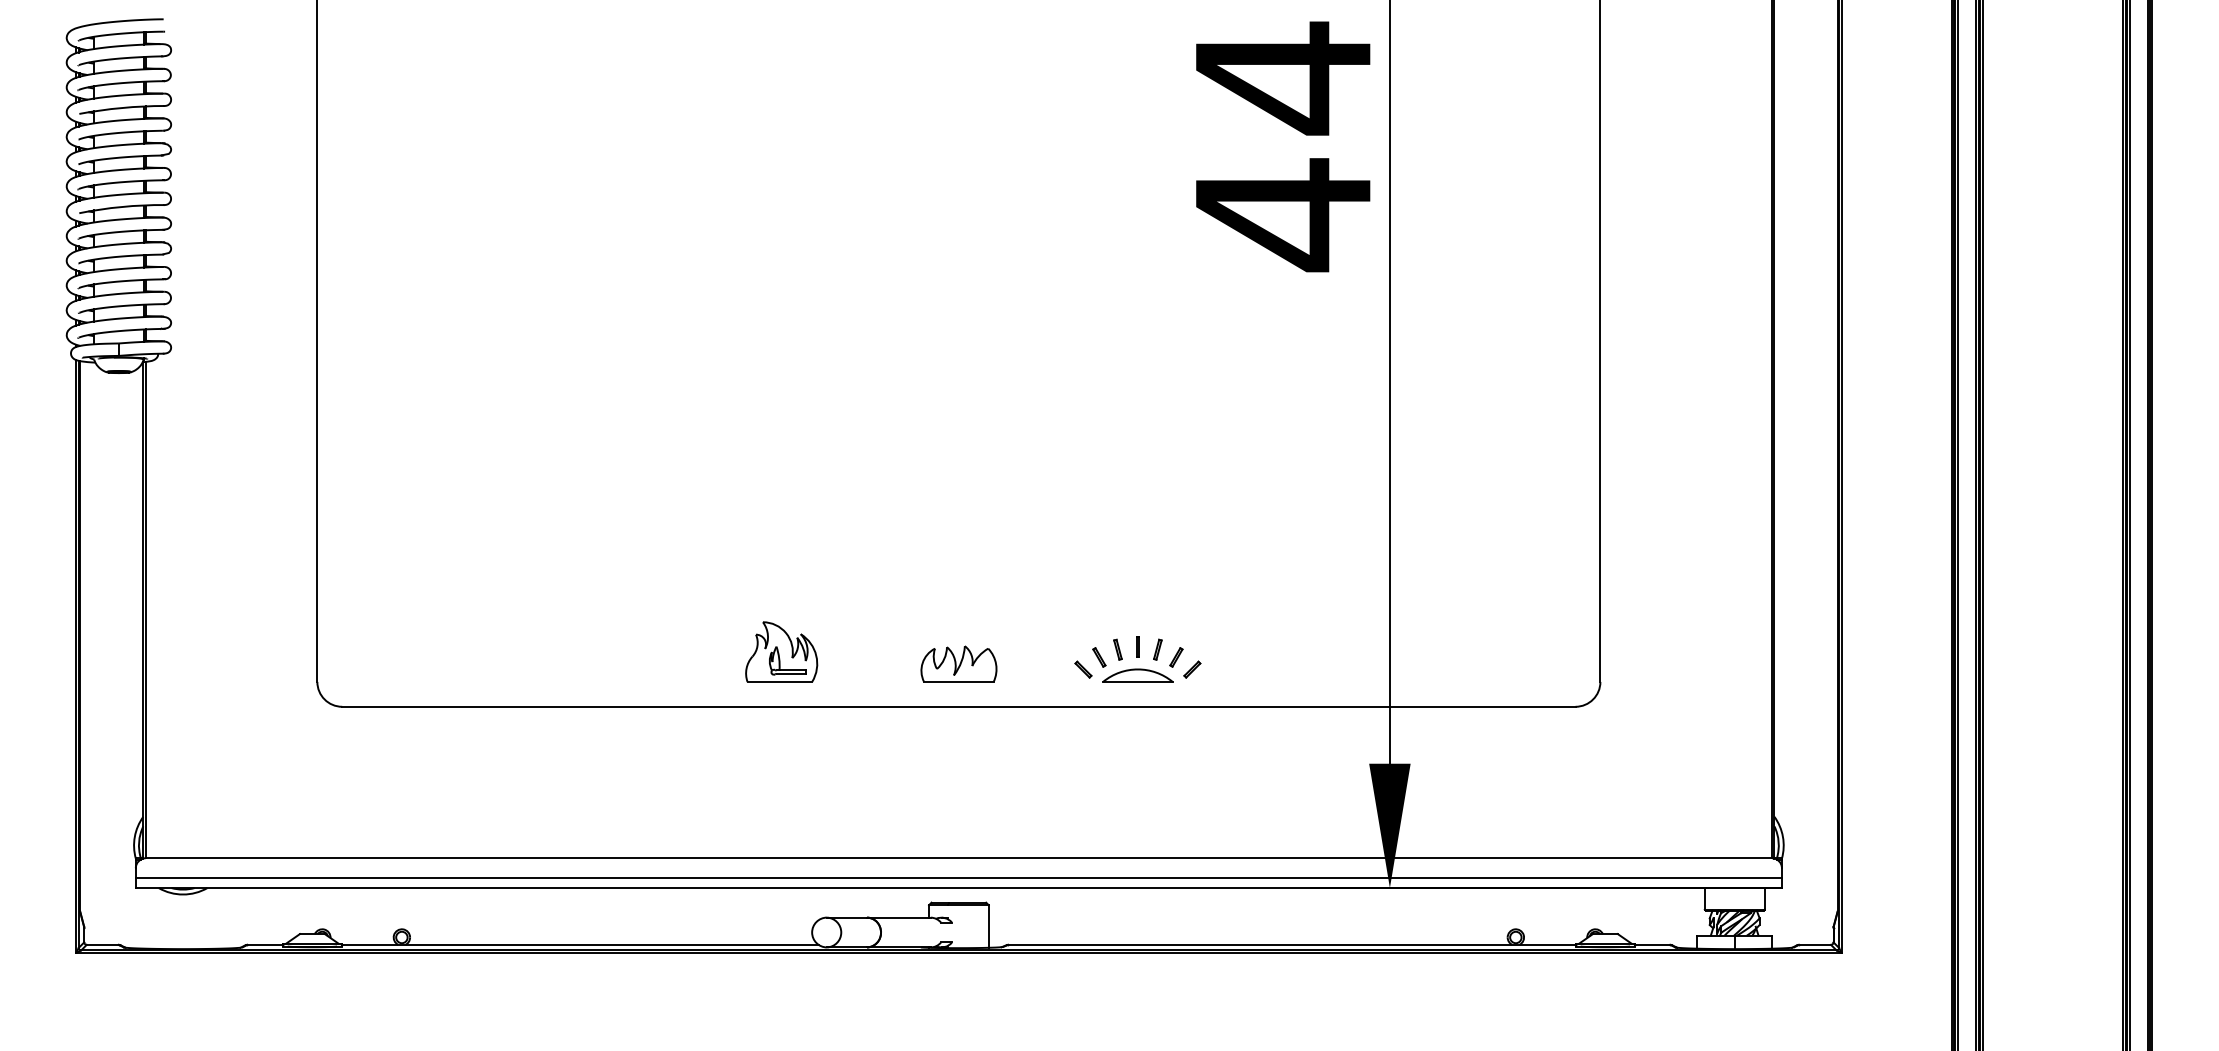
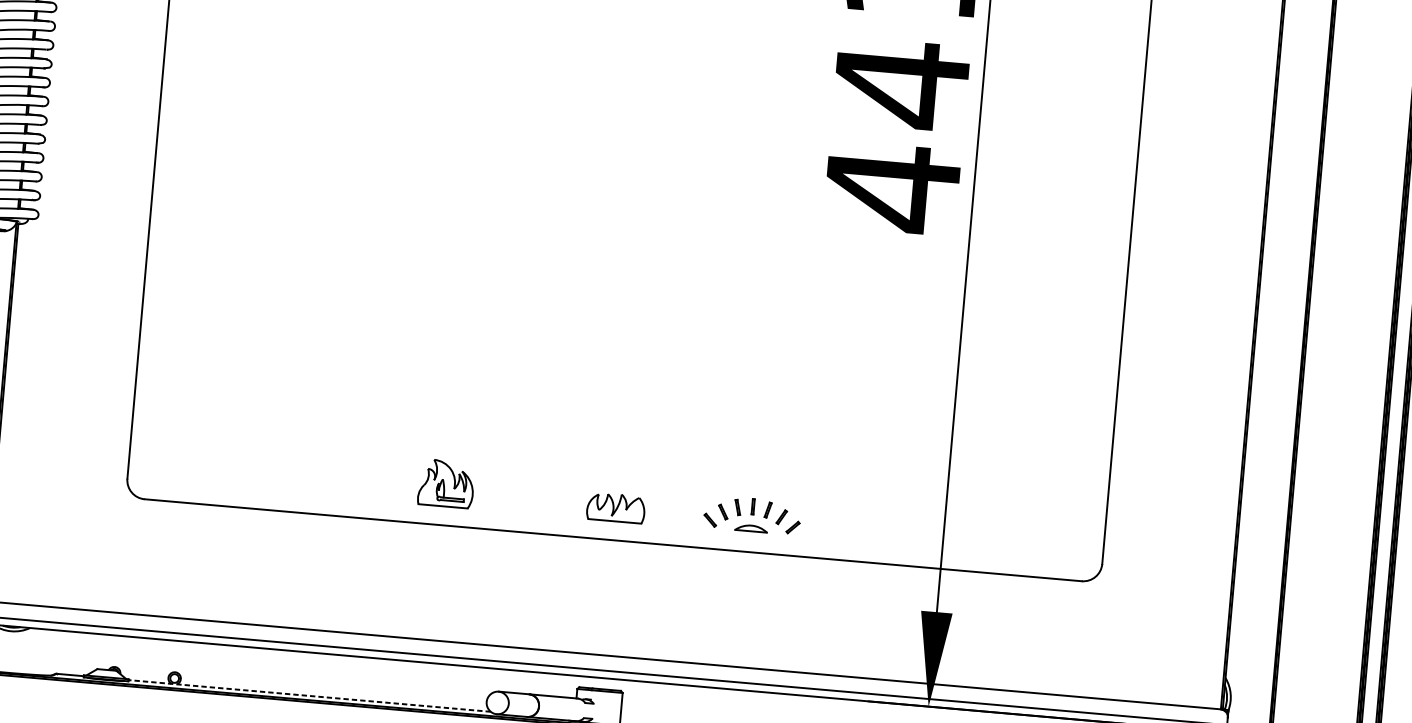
part: (781, 651) -> (446, 483), moved
part: (1137, 675) -> (750, 528), size x0.6
line: (579, 944) -> (309, 695), solid -> dashed

